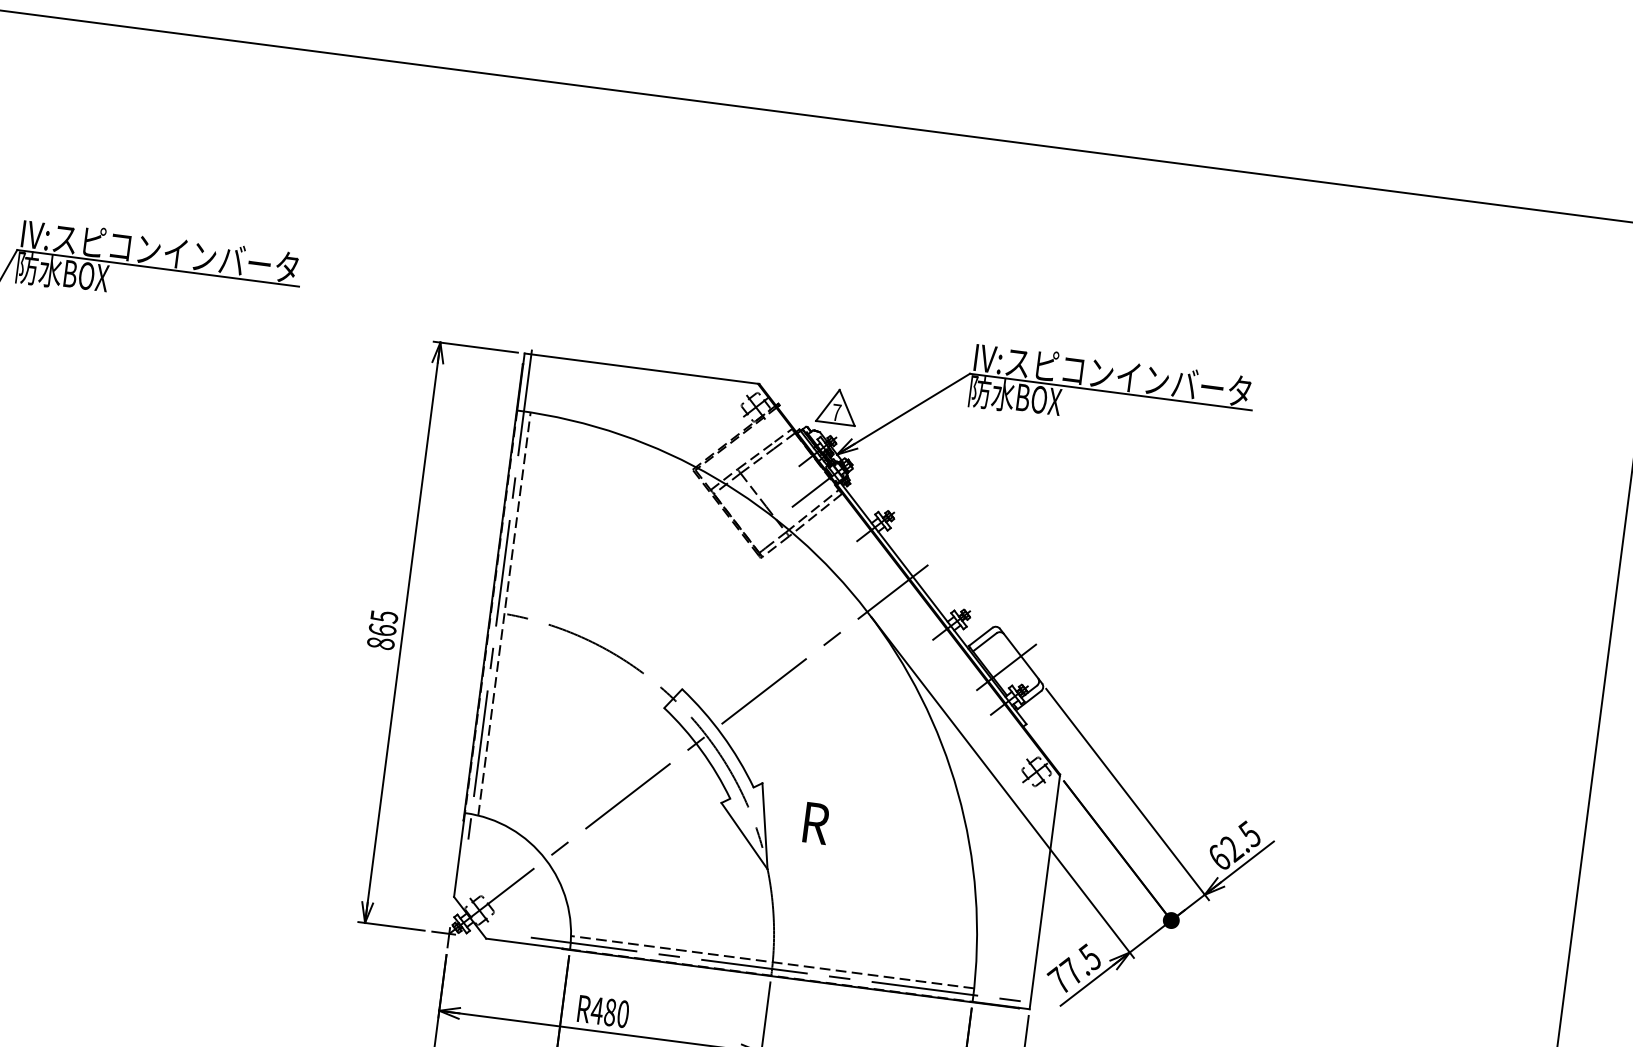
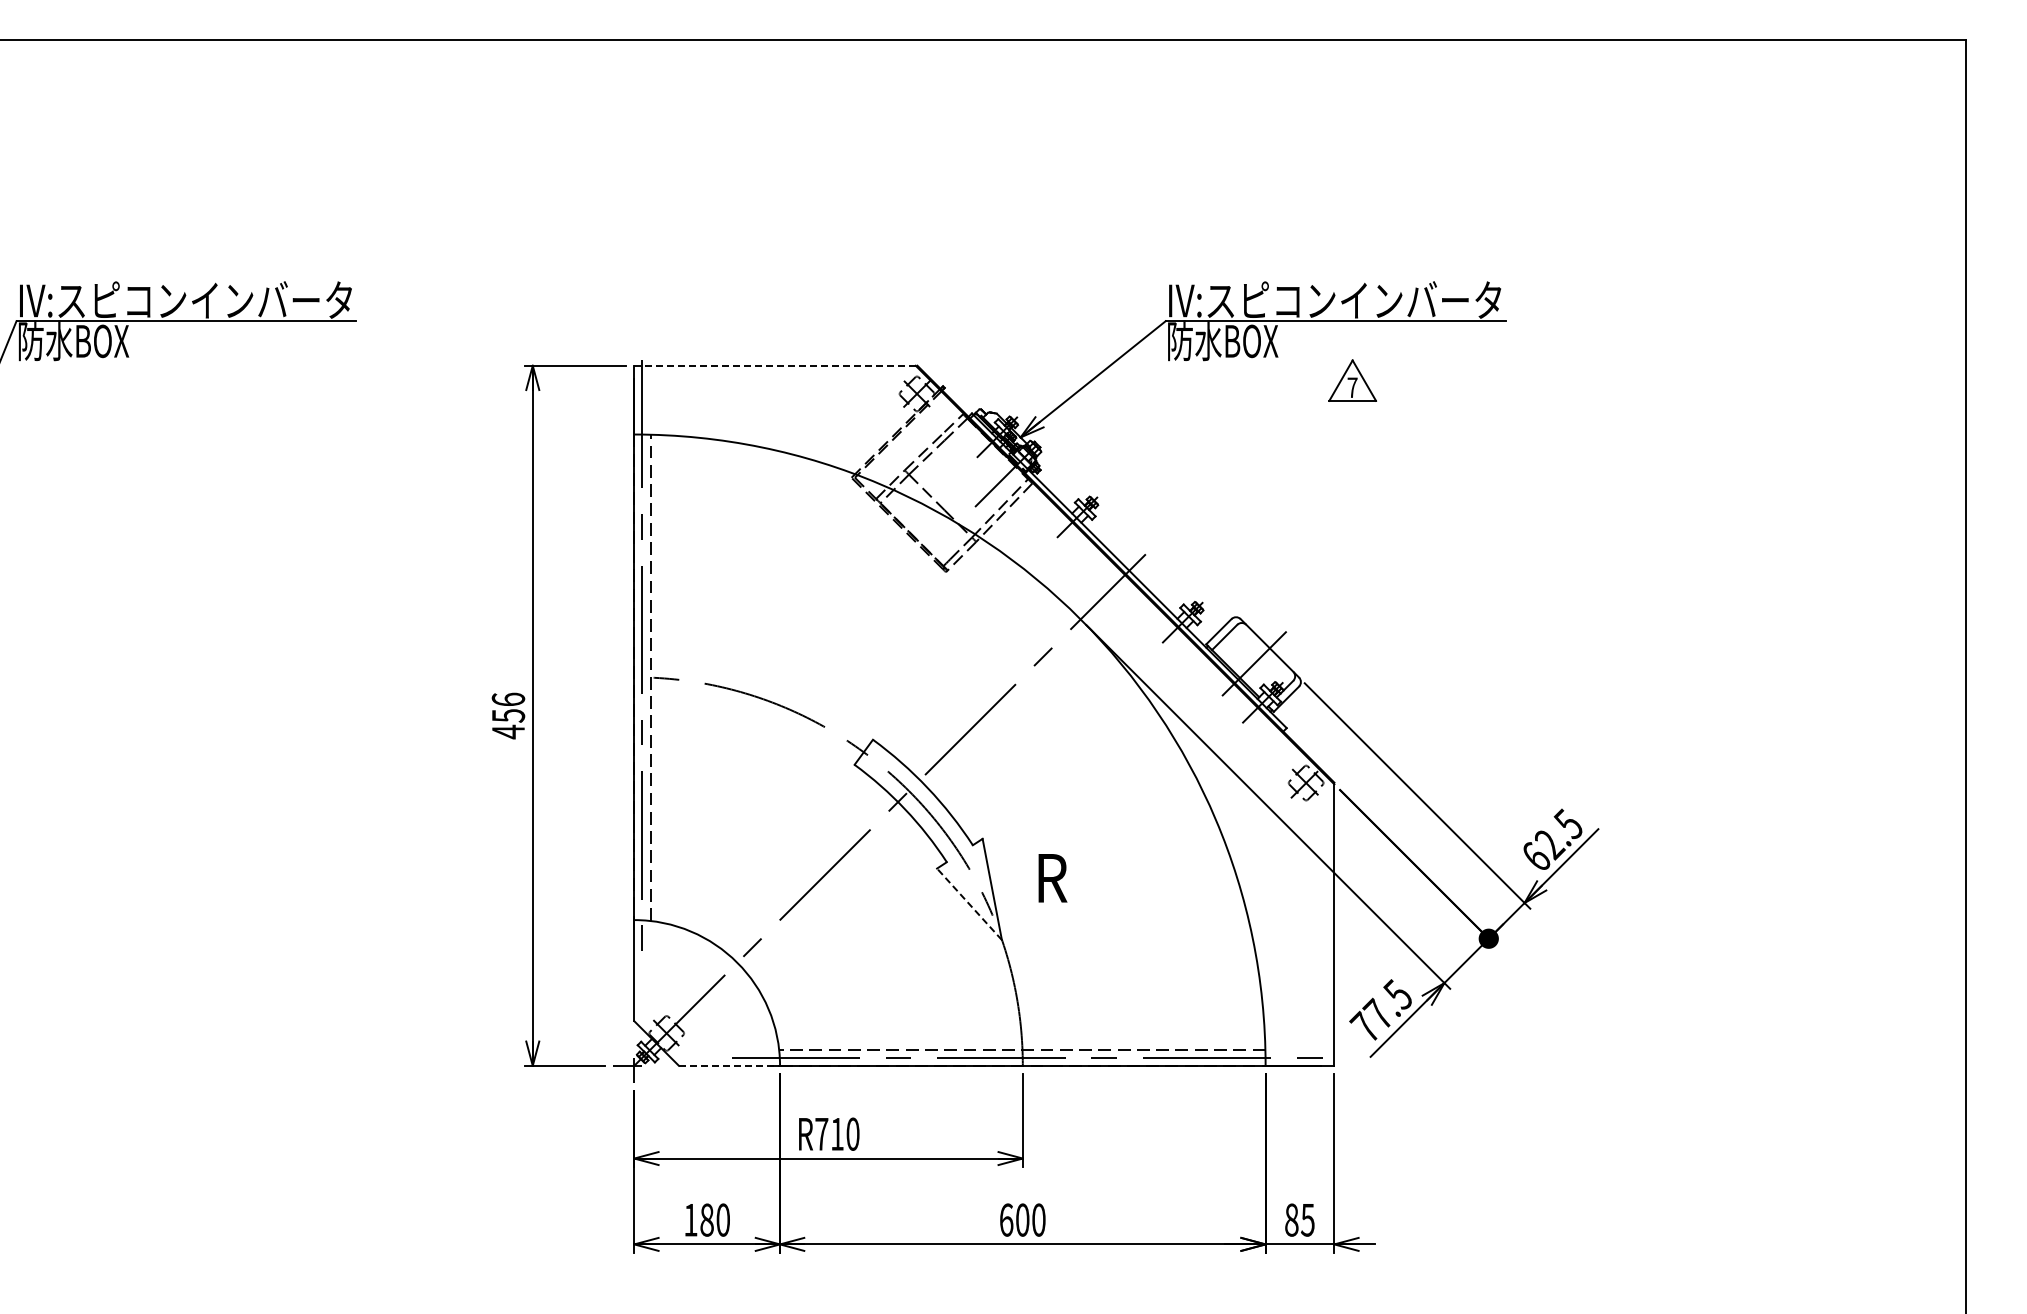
line: (641, 368) -> (775, 365), solid -> dashed
part: (837, 406) -> (1352, 380), moved
text: (382, 629) -> (508, 715), 865 -> 456
line: (744, 835) -> (969, 903), solid -> dashed
line: (528, 943) -> (729, 1065), solid -> dashed
text: (602, 1010) -> (828, 1133), R480 -> R710

